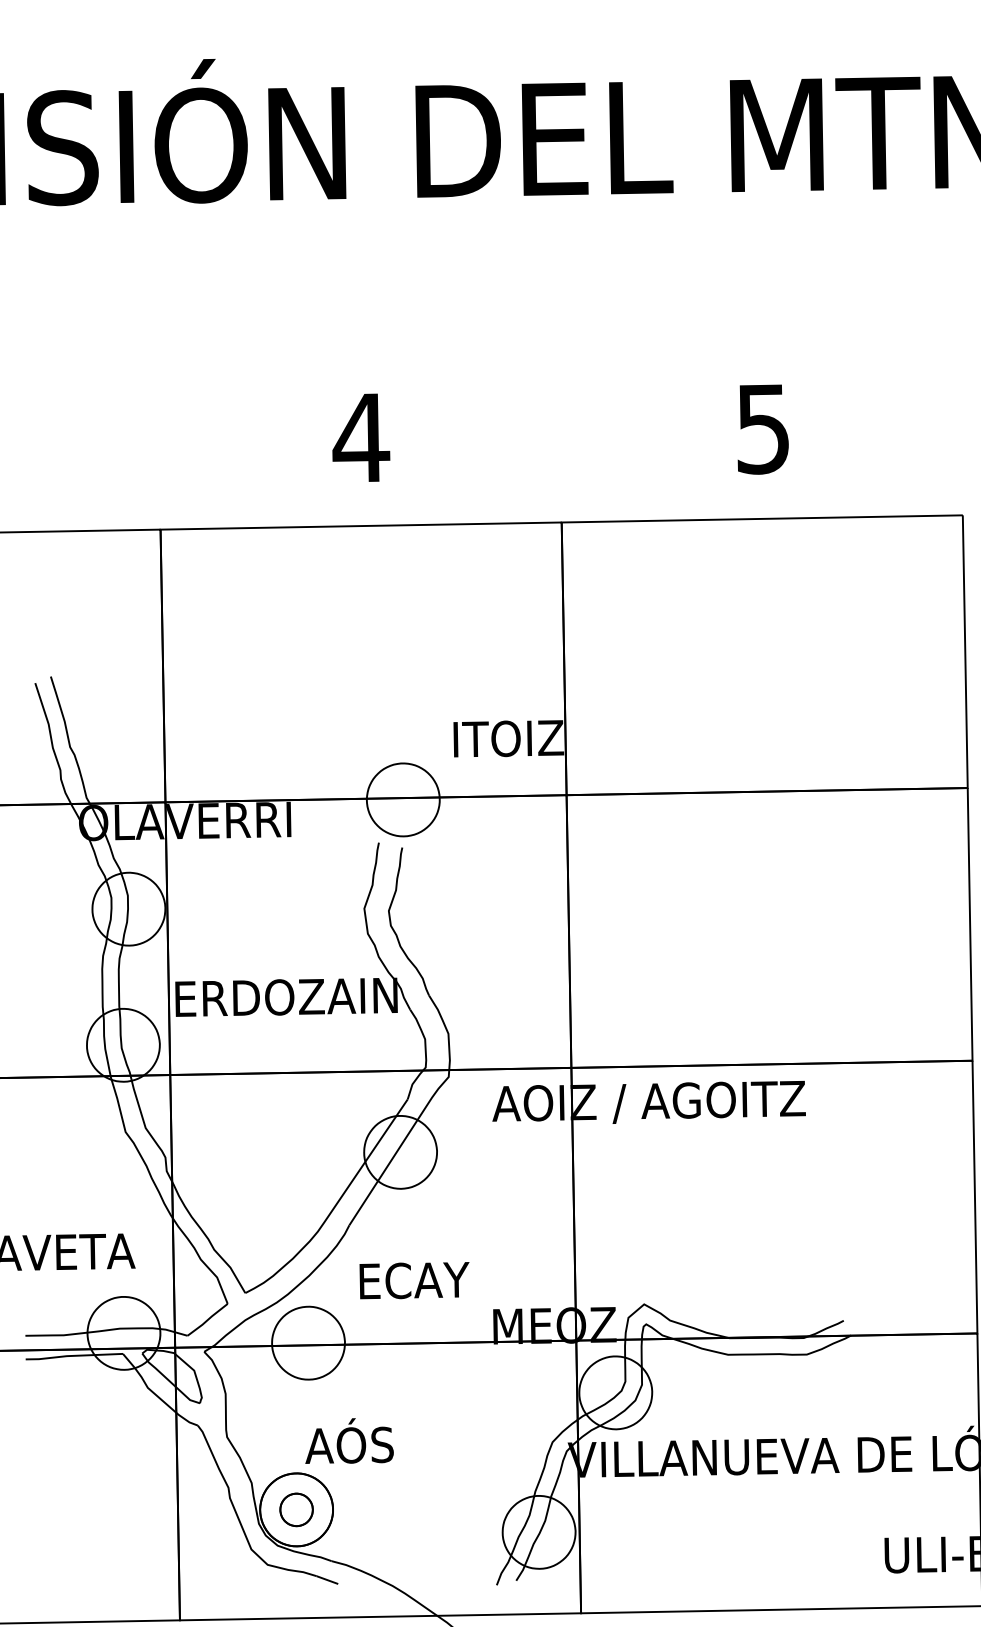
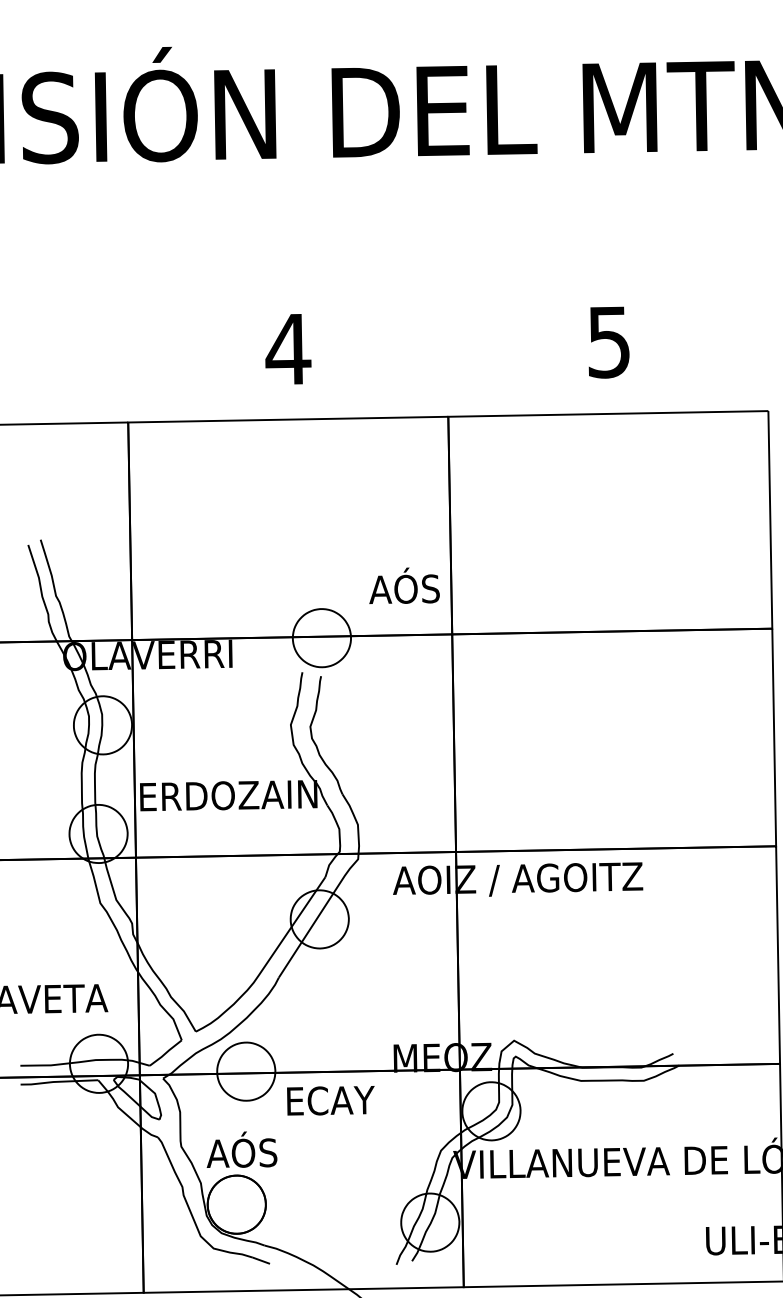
text: (509, 733) -> (406, 585), ITOIZ -> AÓS
text: (414, 1280) -> (330, 1100), moved
text: (348, 1440) -> (241, 1149), moved
part: (296, 1509) -> (236, 1204), removed

